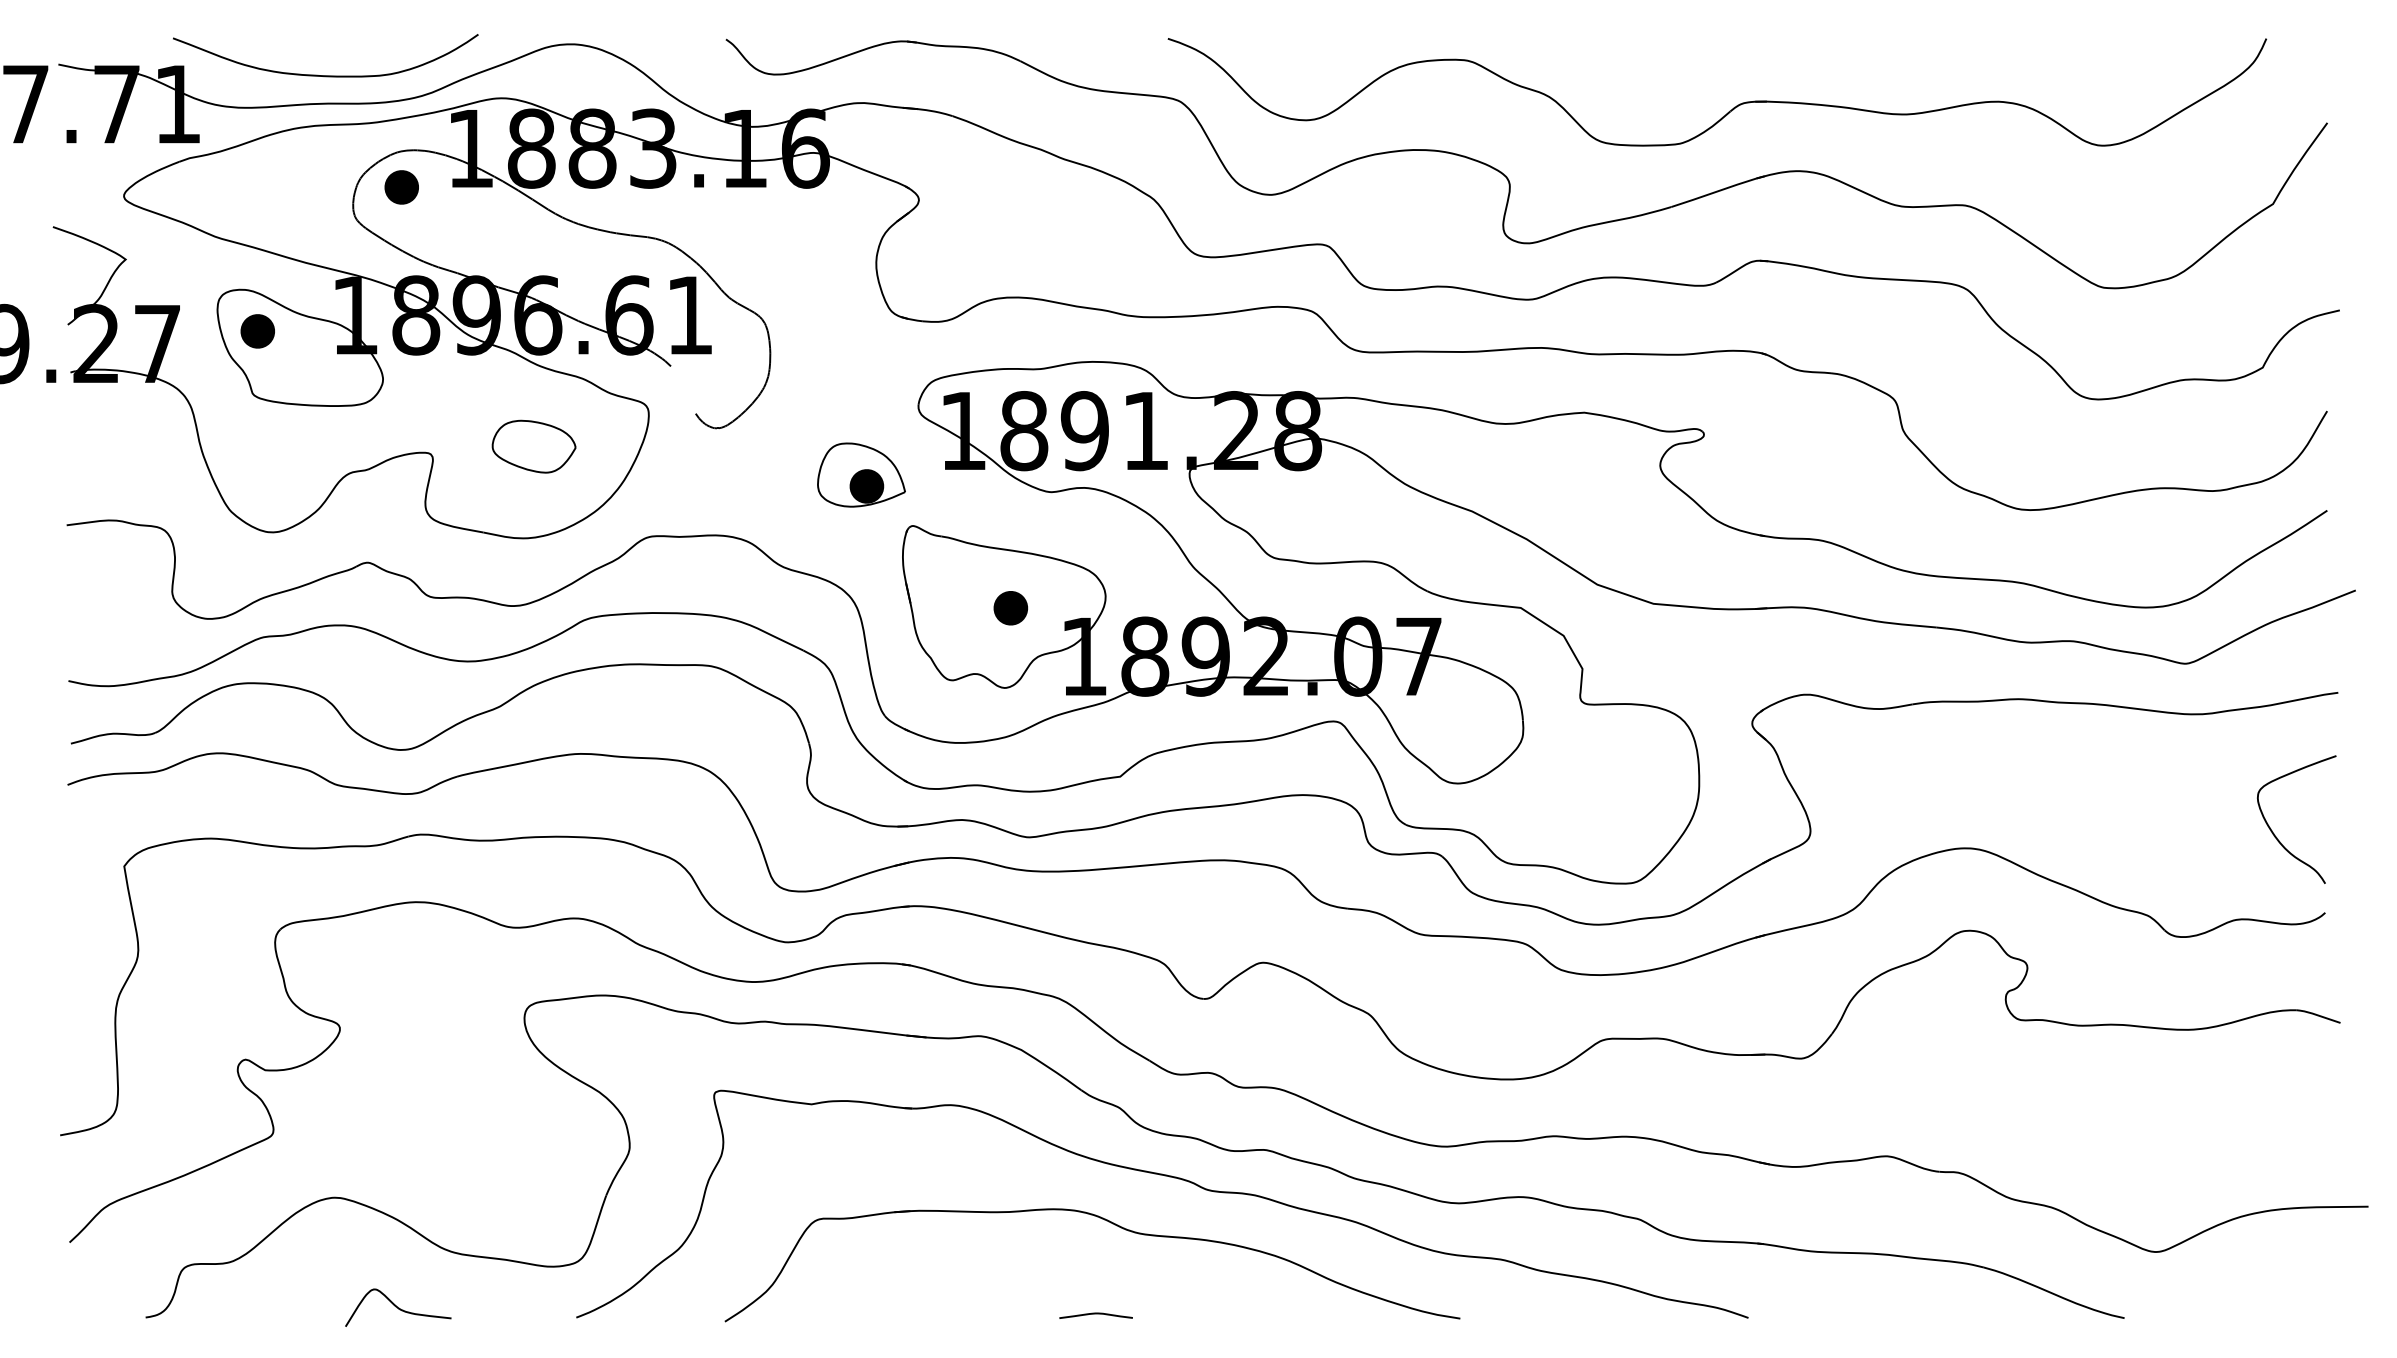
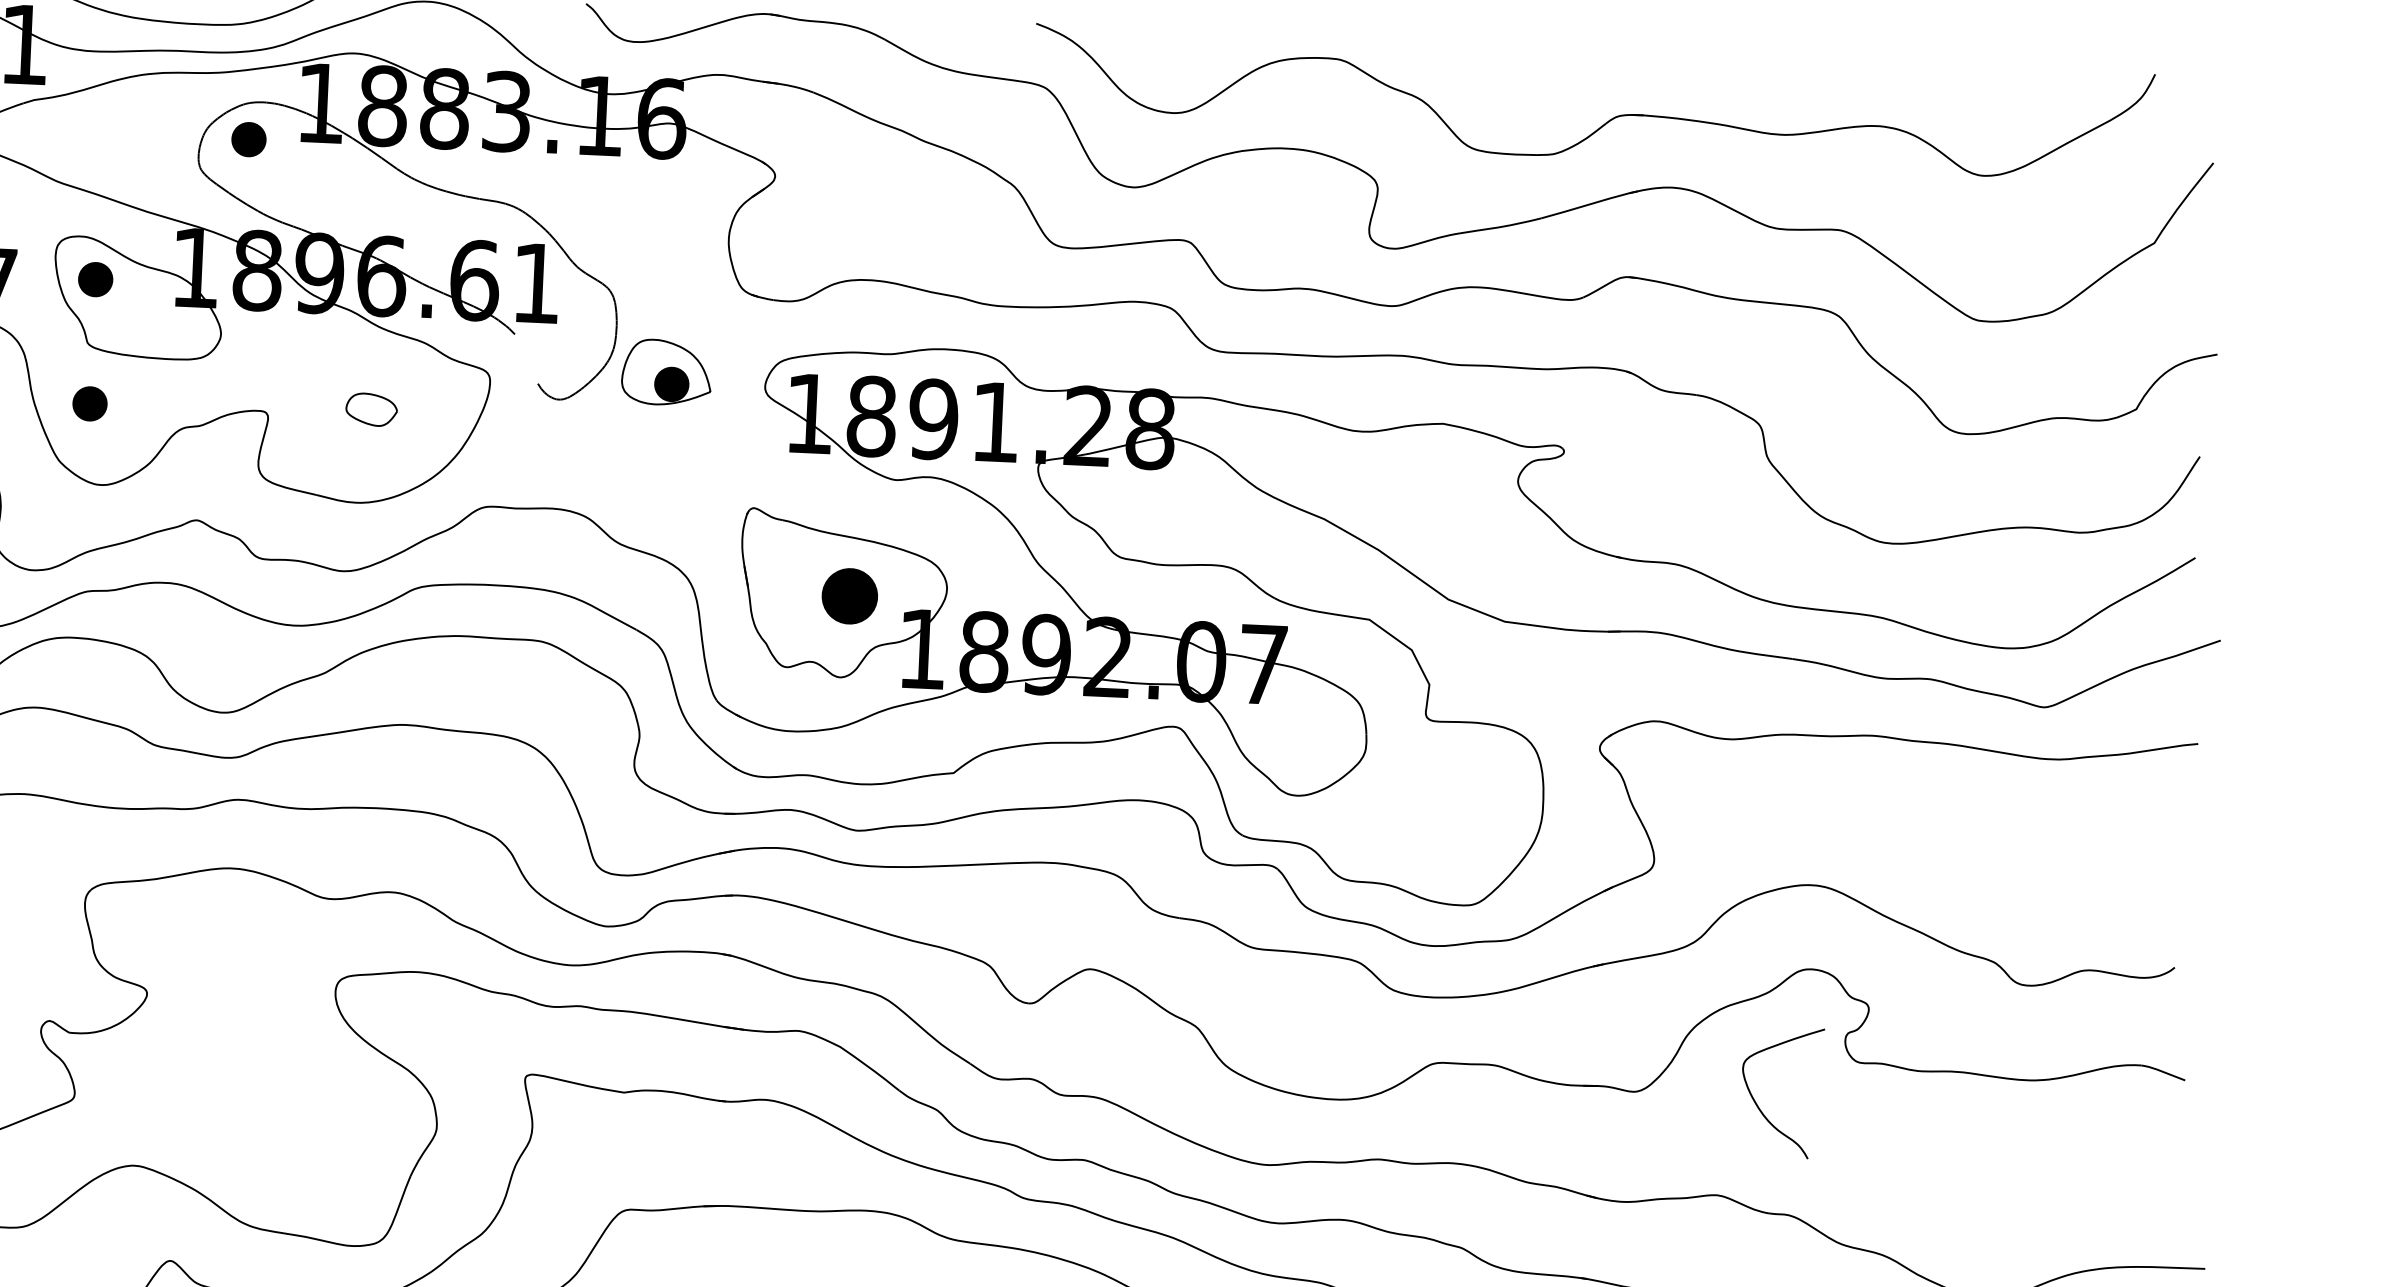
part: (533, 446) -> (371, 409), size x0.6
part: (257, 453) -> (89, 404), added
part: (861, 474) -> (666, 372), moved
part: (1010, 608) -> (849, 596), size x1.6
curve: (2274, 833) -> (1758, 1105), moved

